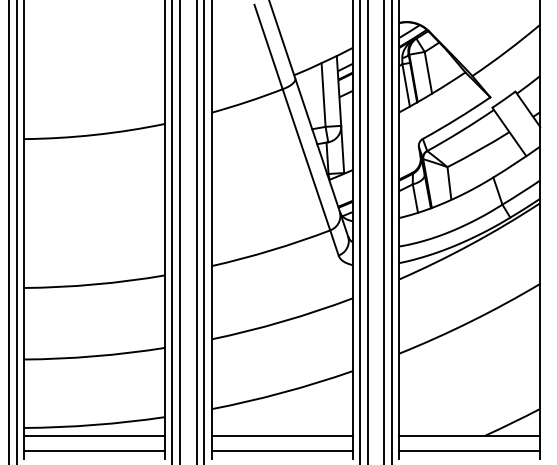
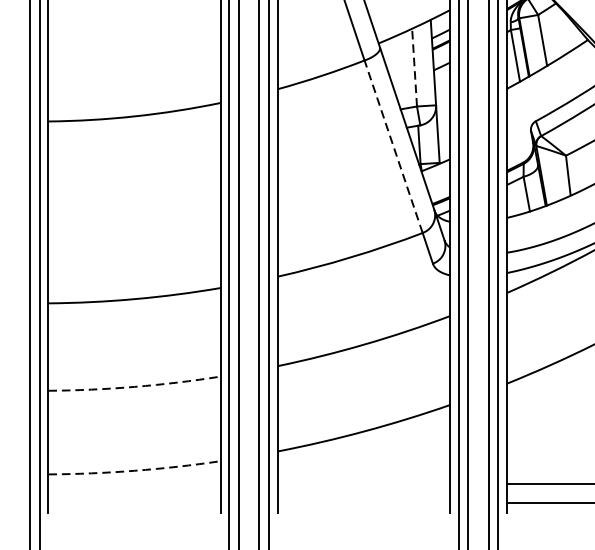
line: (323, 95) -> (414, 68), solid -> dashed
line: (306, 159) -> (393, 146), solid -> dashed
arc: (94, 356) -> (134, 387), solid -> dashed
arc: (94, 425) -> (134, 471), solid -> dashed
line: (93, 435) -> (133, 483), removed
line: (281, 435) -> (363, 483), removed
line: (93, 451) -> (133, 503), removed
line: (281, 451) -> (363, 503), removed

